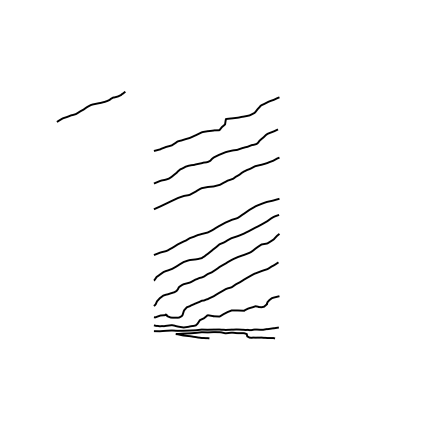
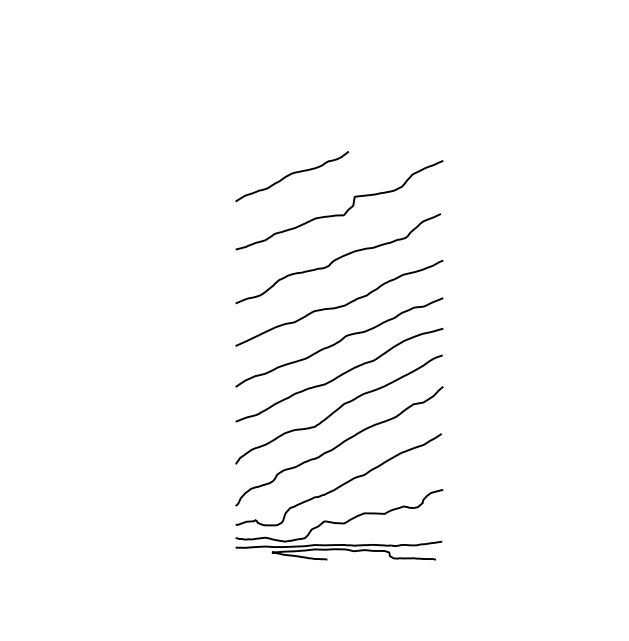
curve: (90, 106) -> (291, 176), moved
curve: (216, 206) -> (339, 341), added

